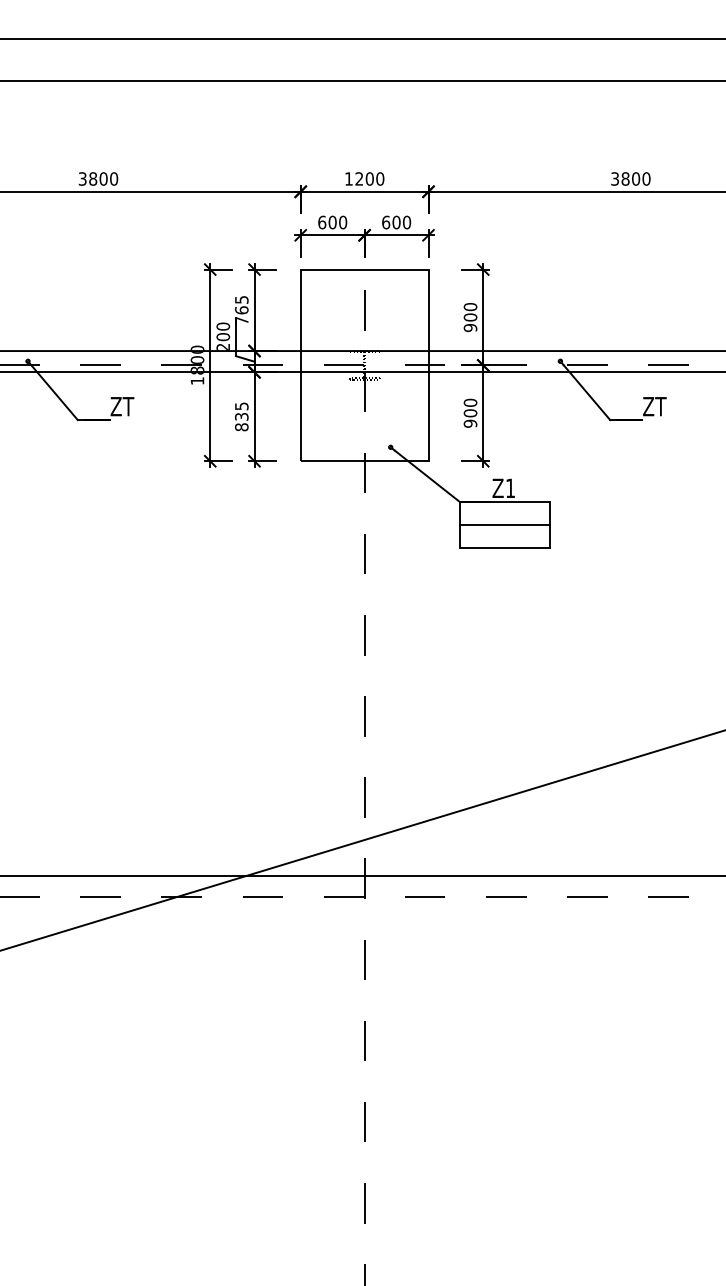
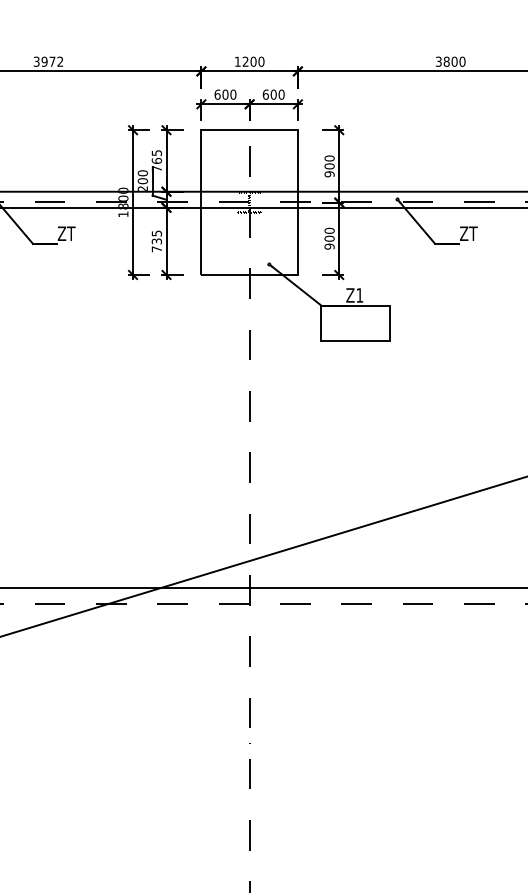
text: (103, 178) -> (52, 61), 3800 -> 3972
text: (241, 427) -> (156, 249), 835 -> 735
line: (504, 525) -> (355, 323), removed

